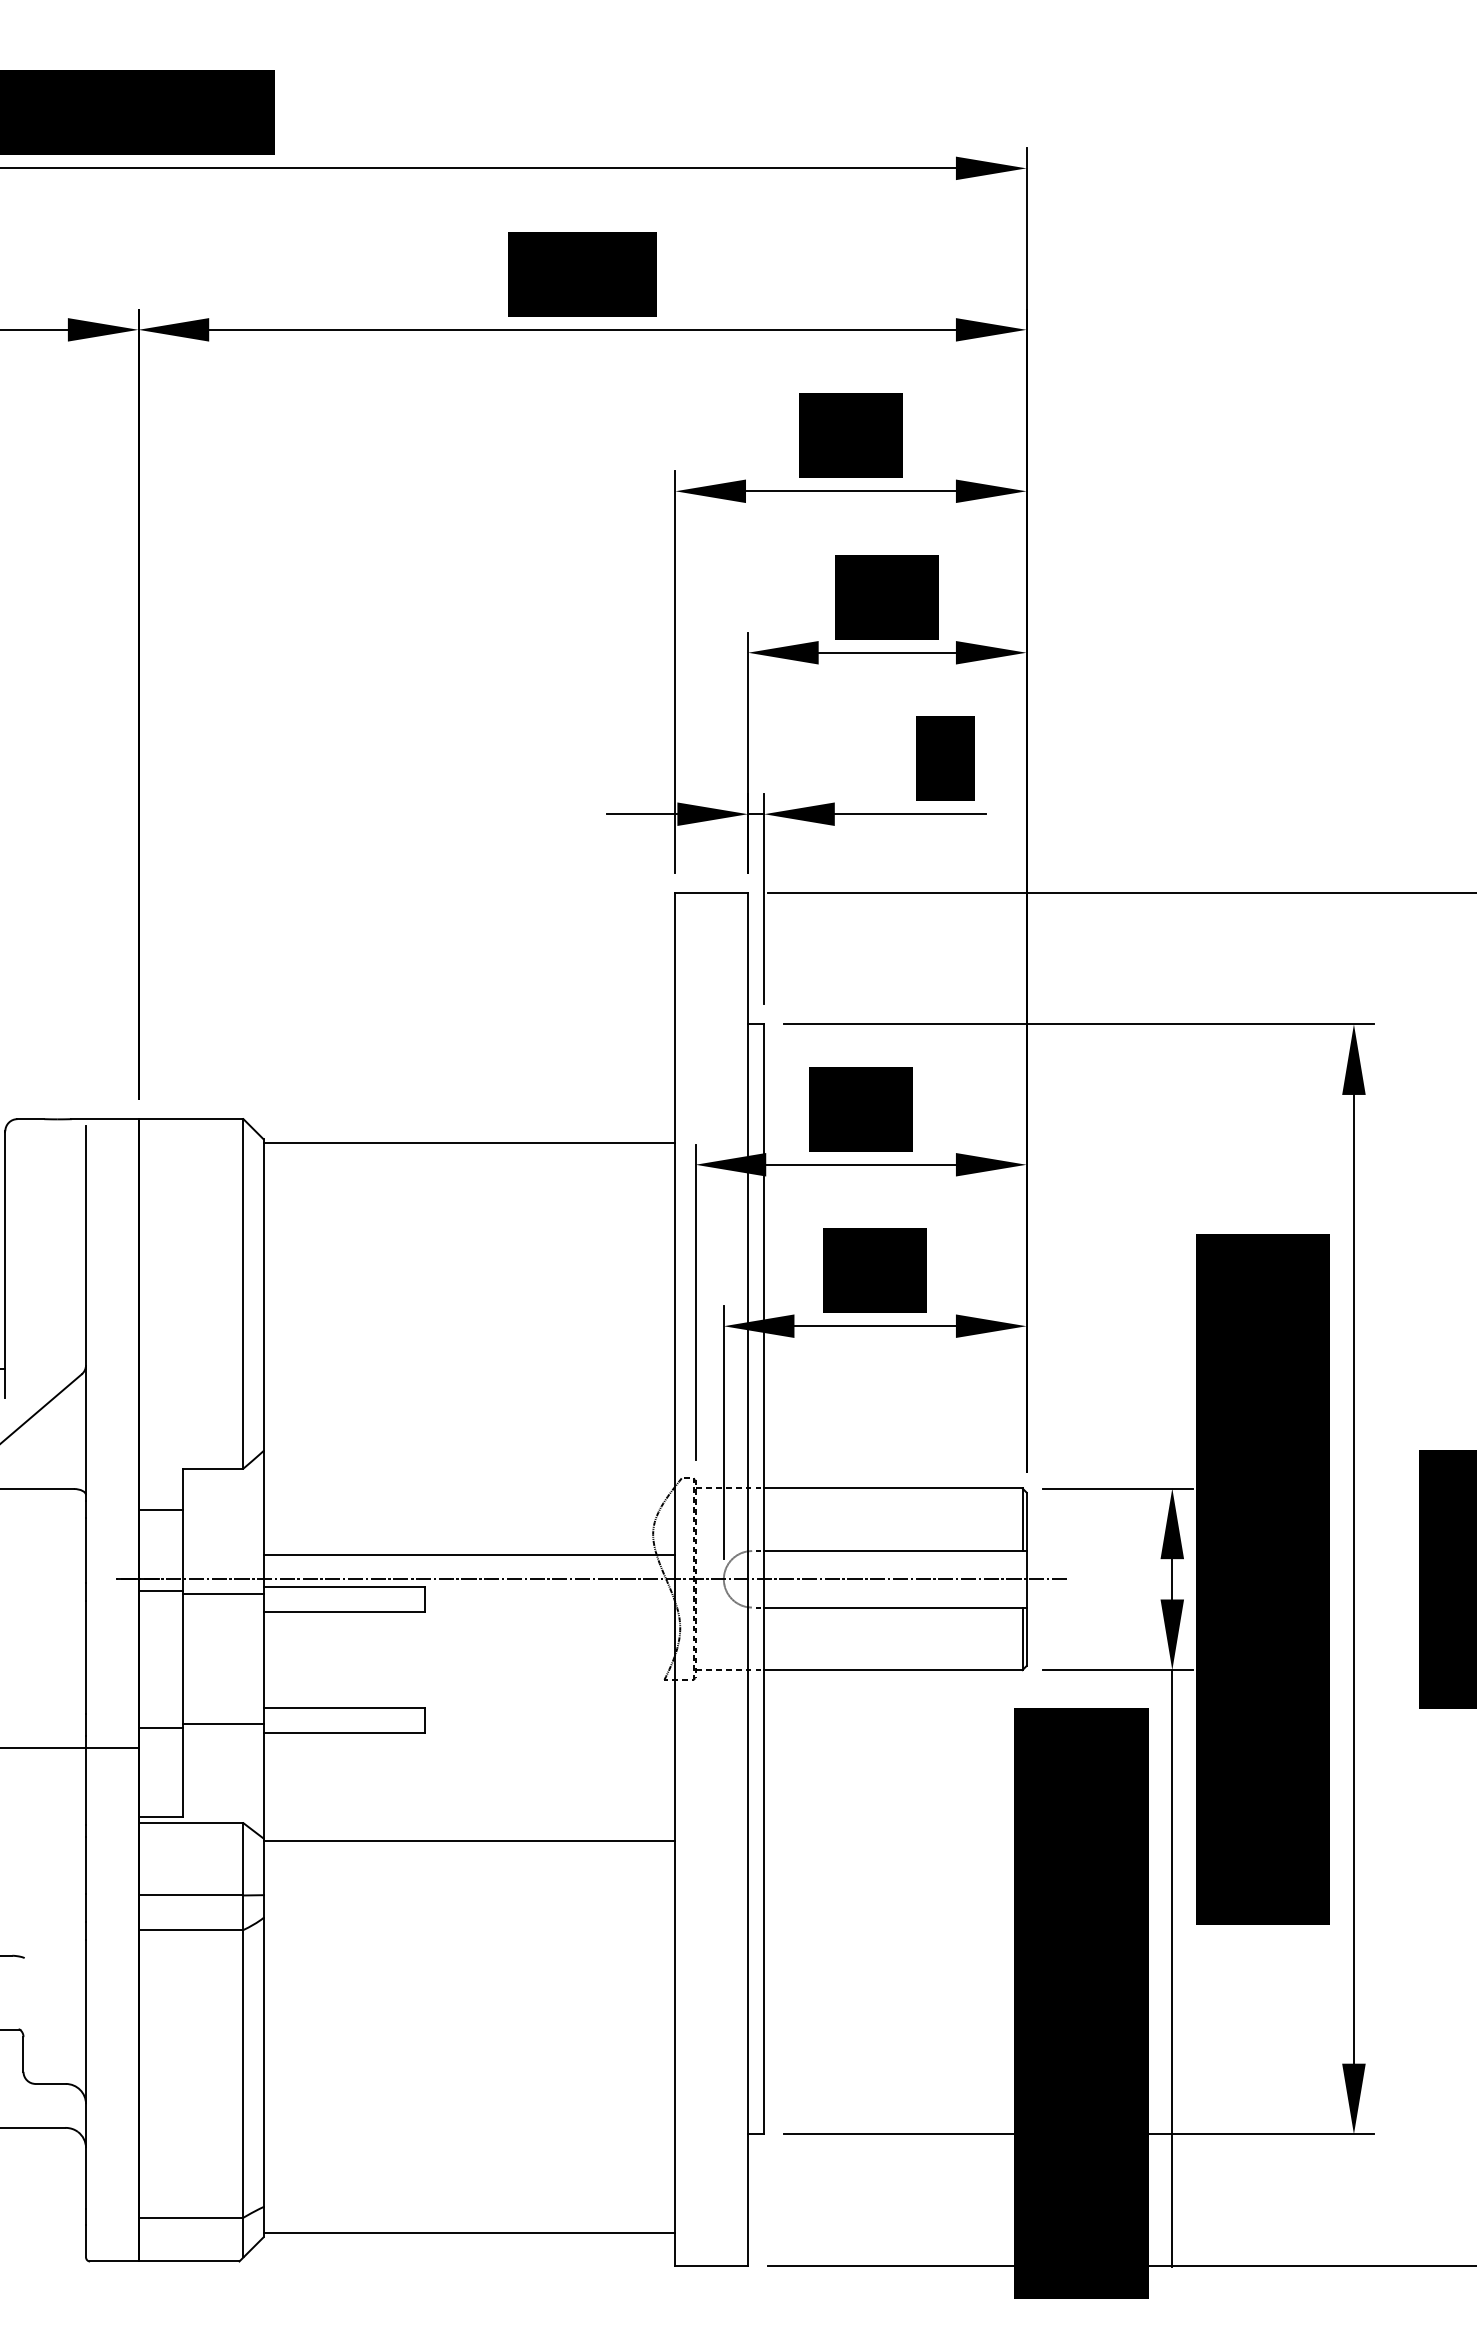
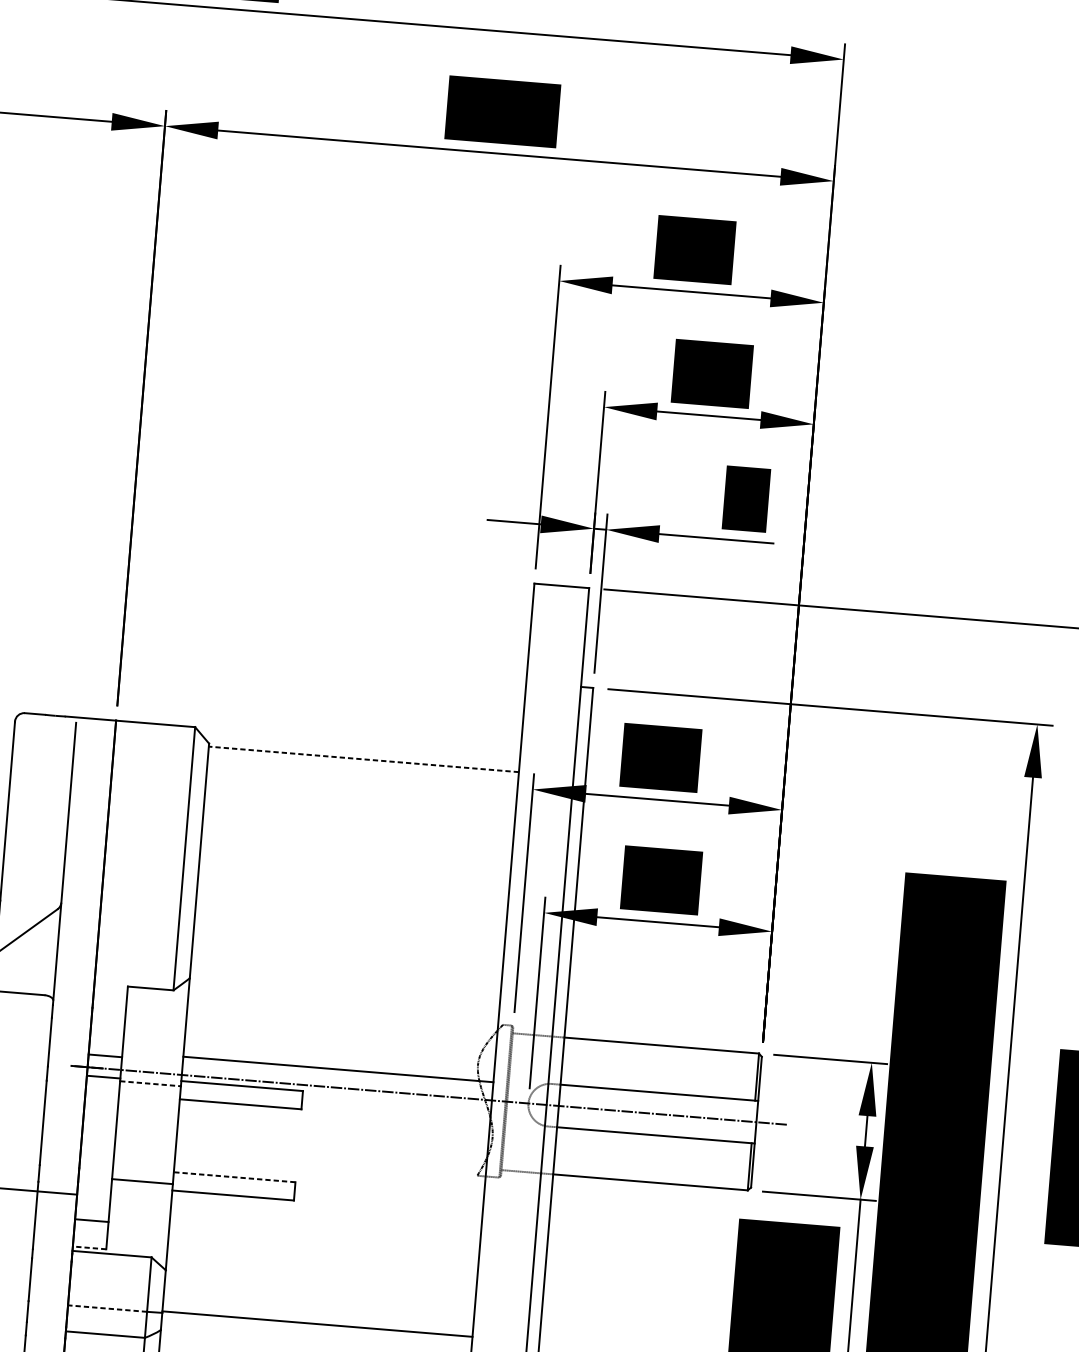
line: (469, 1143) -> (363, 759), solid -> dashed
line: (160, 1510) -> (105, 1055), moved
line: (223, 1594) -> (150, 1083), solid -> dashed
line: (344, 1708) -> (234, 1177), solid -> dashed
line: (160, 1728) -> (91, 1220), moved
line: (160, 1817) -> (89, 1247), solid -> dashed
line: (469, 1841) -> (317, 1324), moved
line: (190, 1895) -> (107, 1308), solid -> dashed

